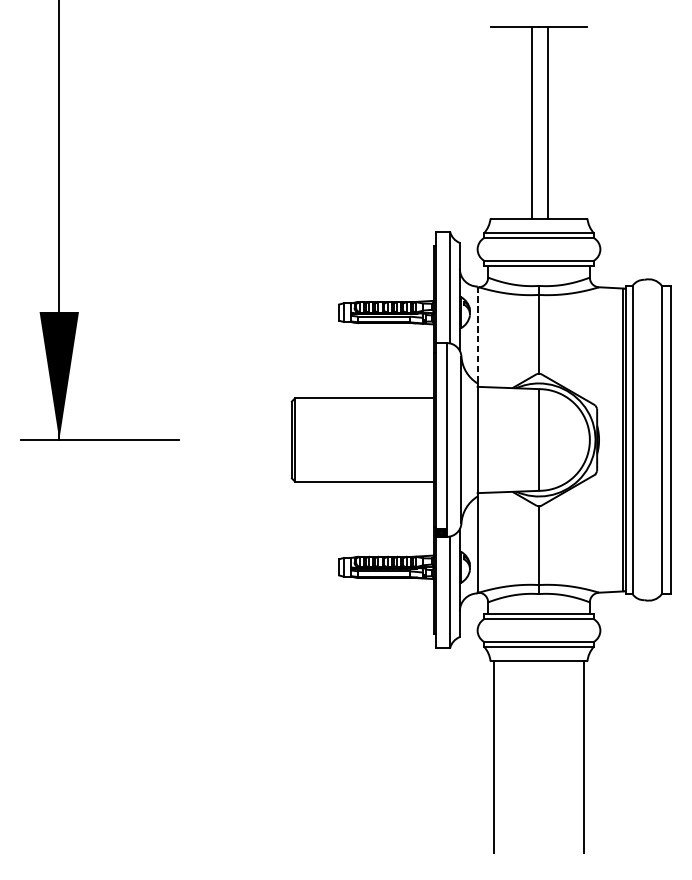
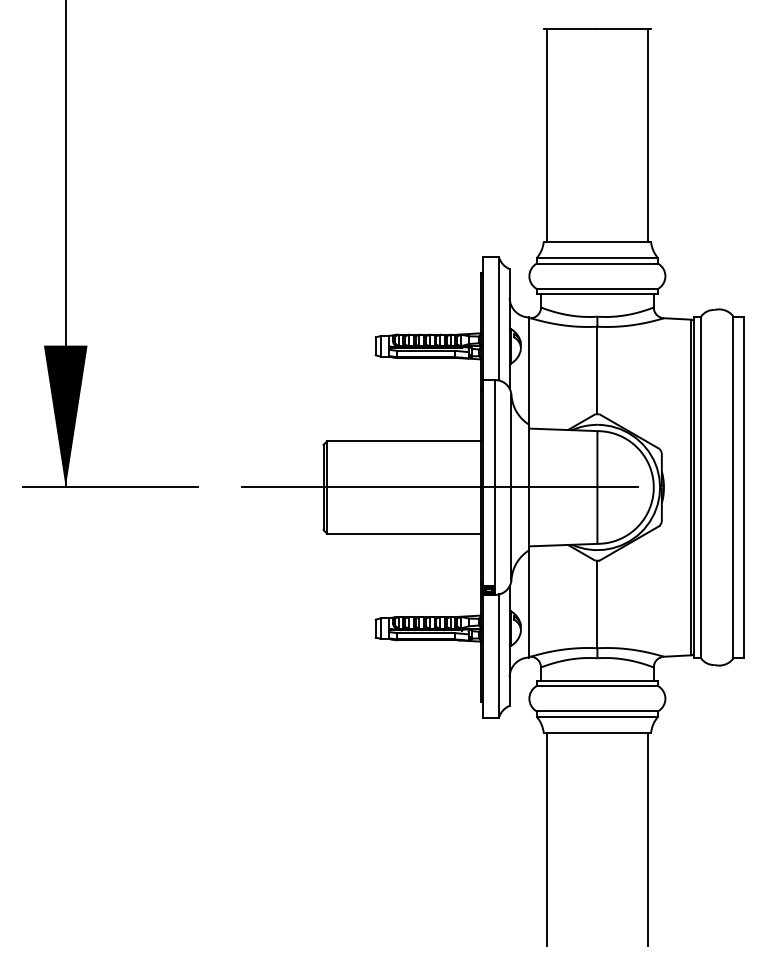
line: (531, 122) -> (547, 135), moved
line: (548, 122) -> (647, 135), moved
line: (477, 335) -> (529, 371), dashed -> solid
line: (396, 440) -> (439, 487), added

